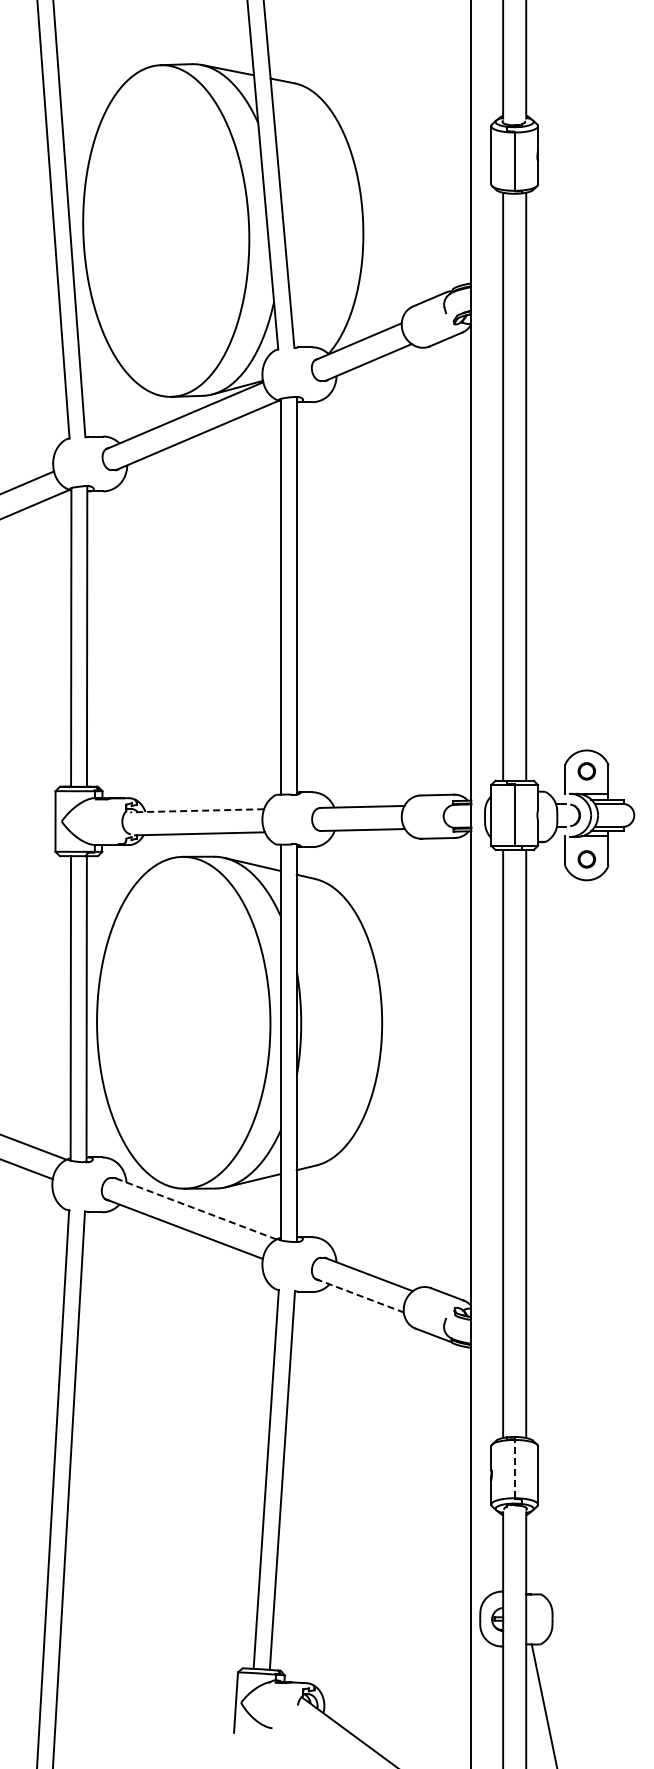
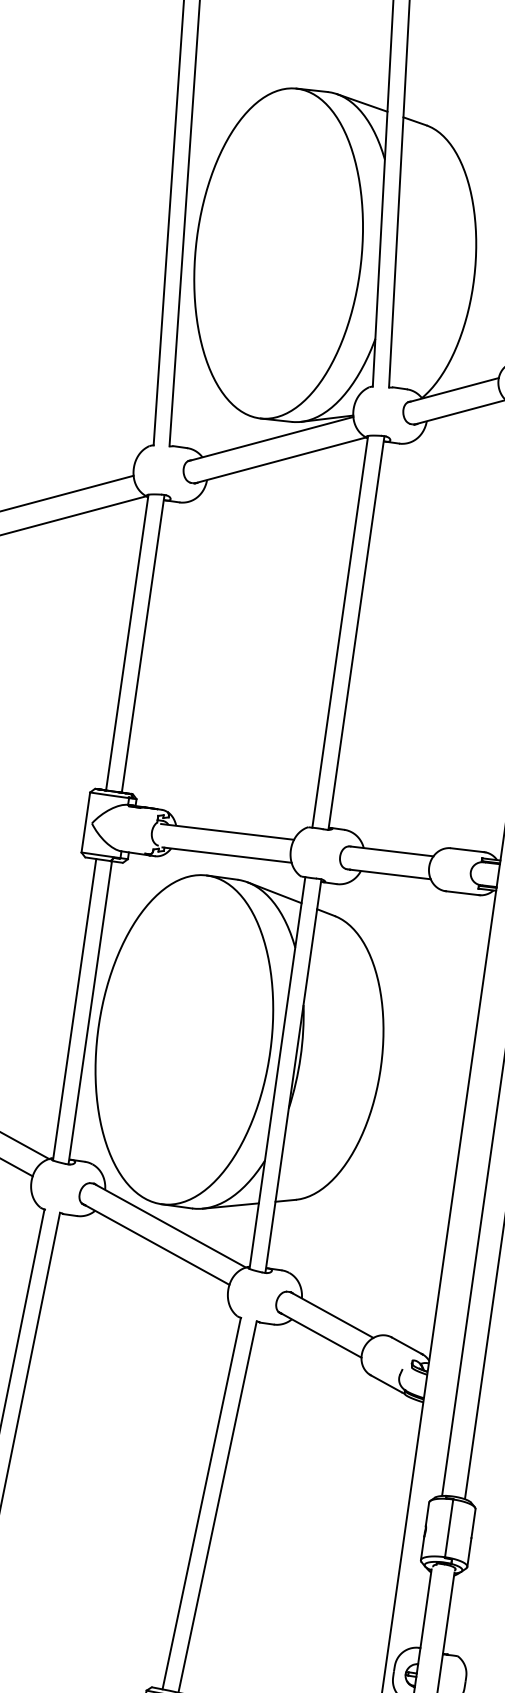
line: (197, 810) -> (227, 831), dashed -> solid
line: (195, 1208) -> (169, 1225), dashed -> solid
line: (360, 1295) -> (320, 1334), dashed -> solid
line: (514, 1468) -> (449, 1527), dashed -> solid

